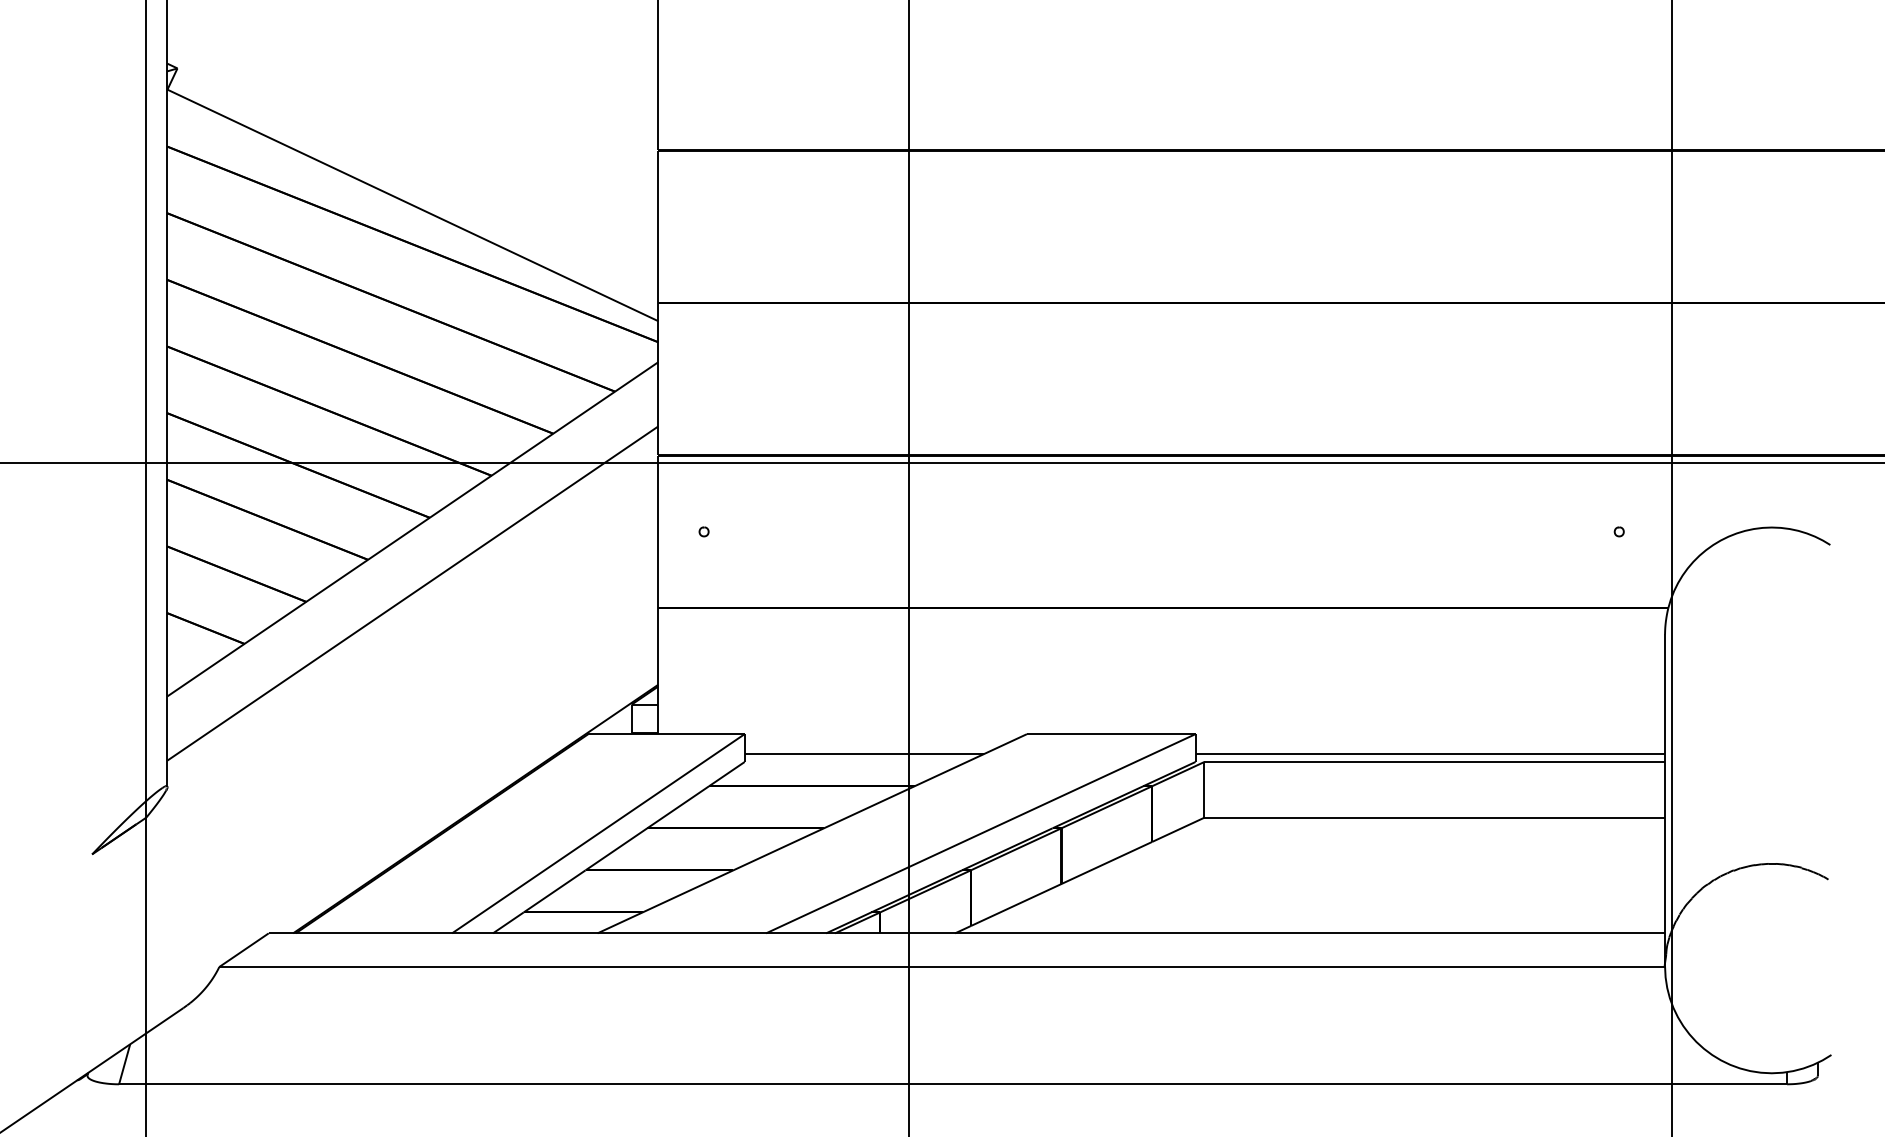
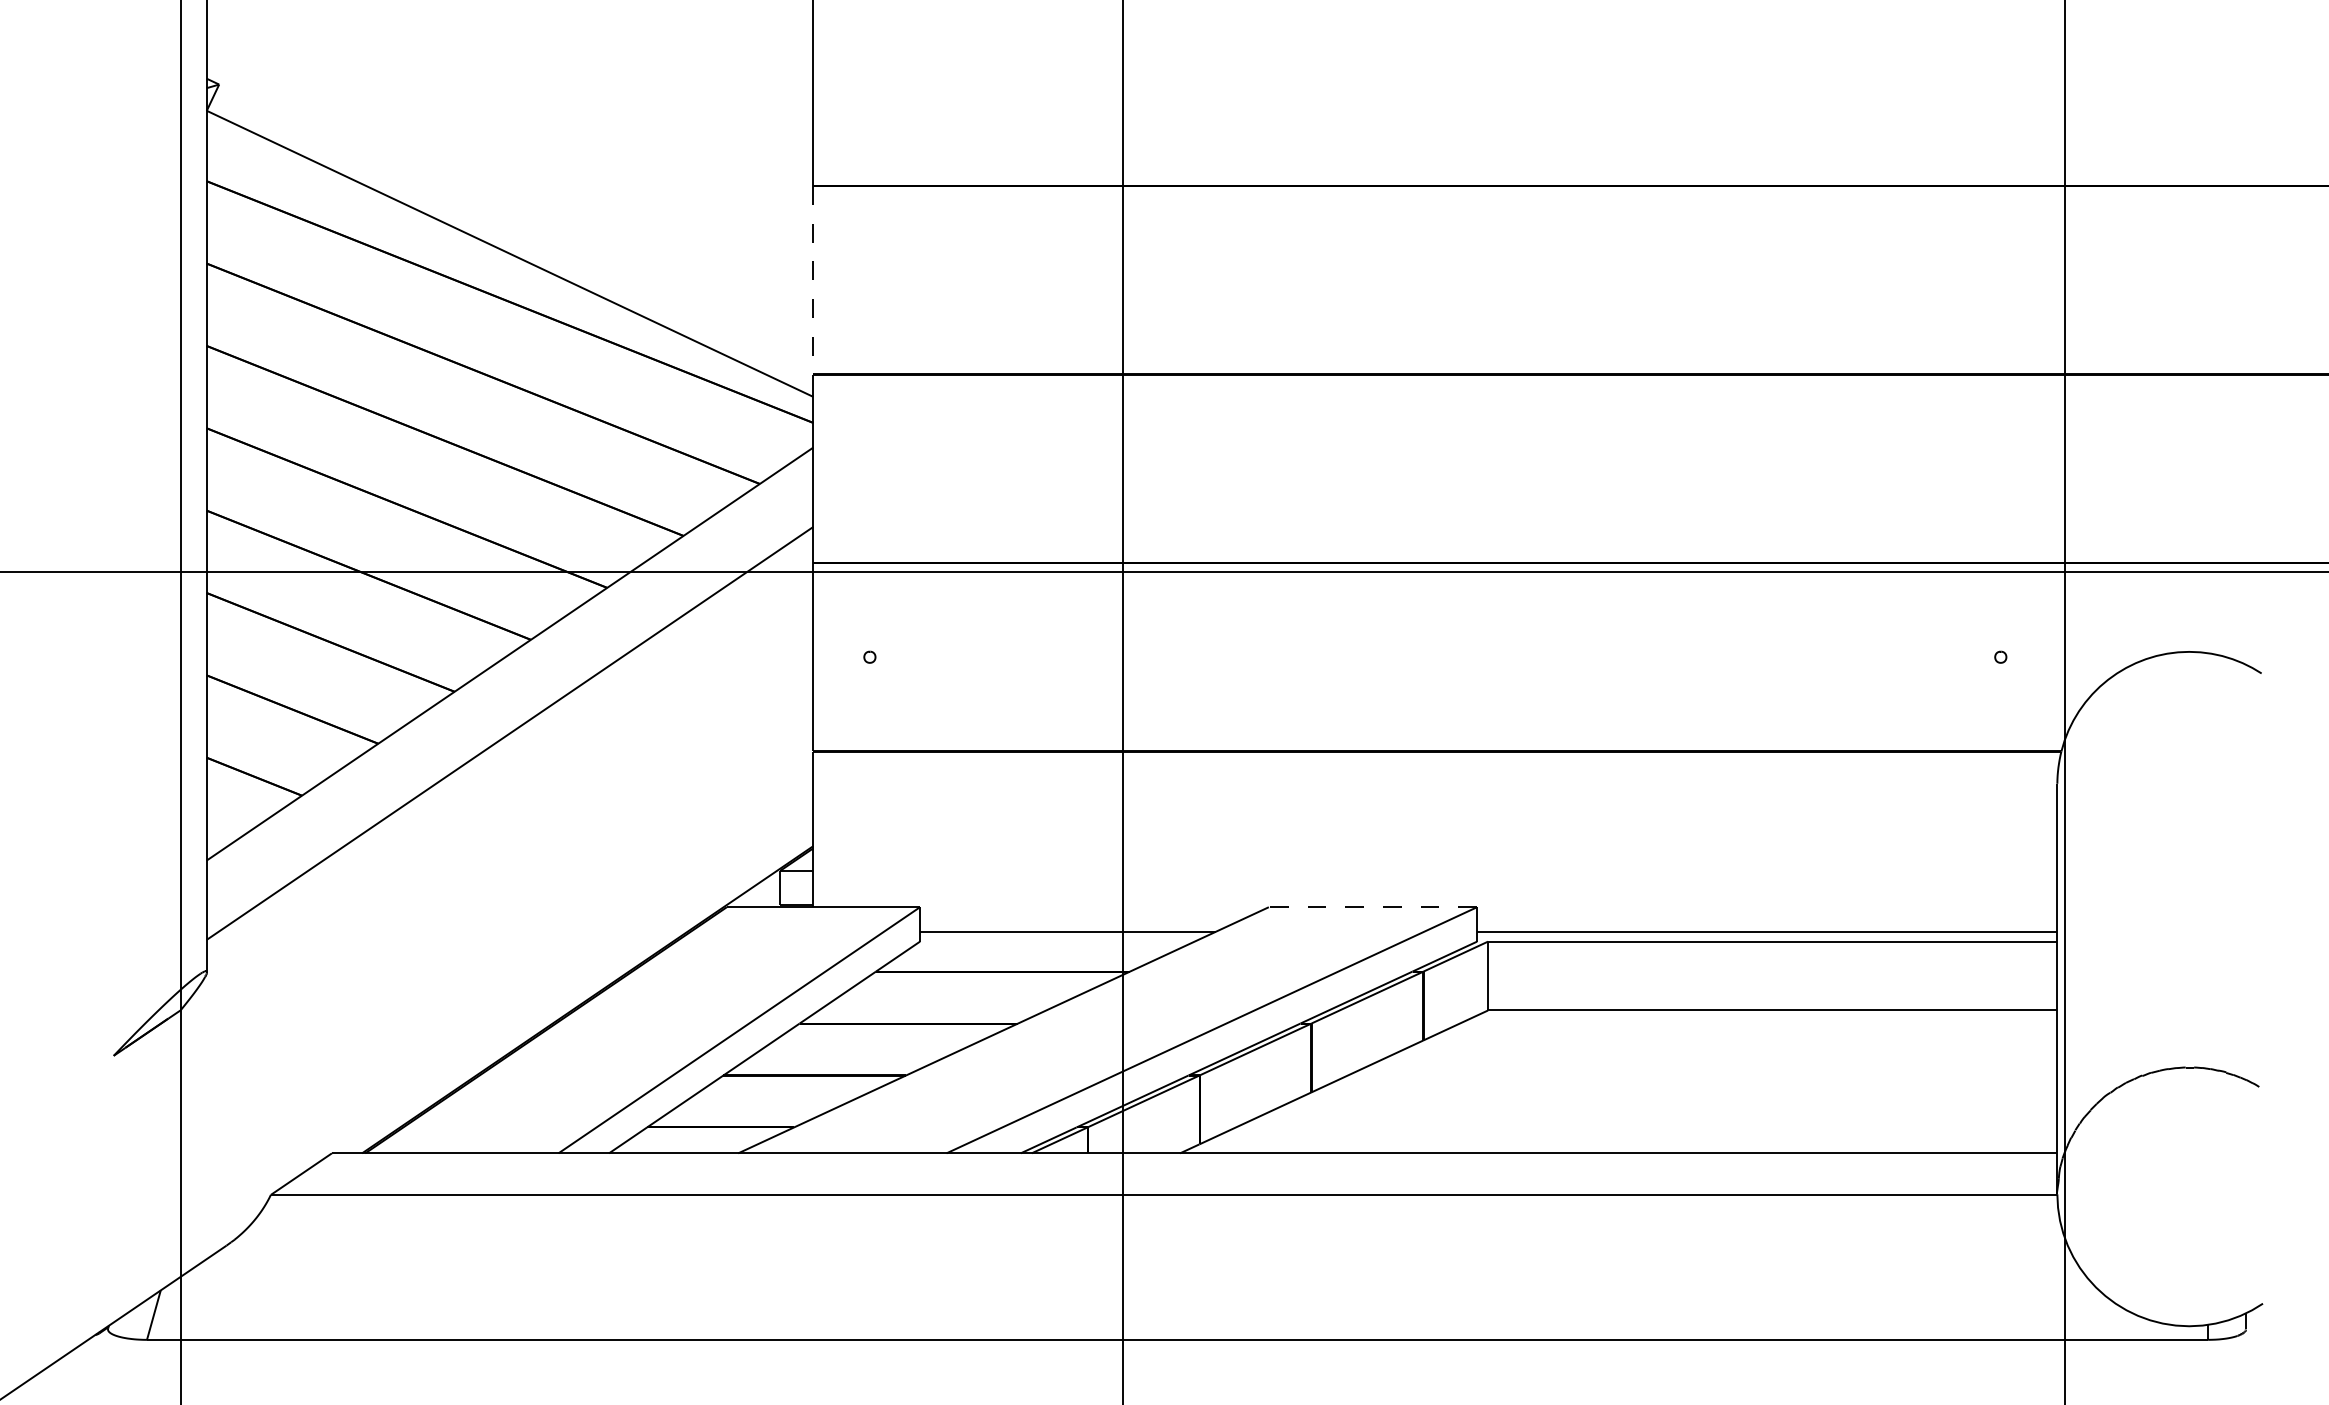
line: (658, 227) -> (813, 281), solid -> dashed
line: (1110, 734) -> (1372, 907), solid -> dashed

